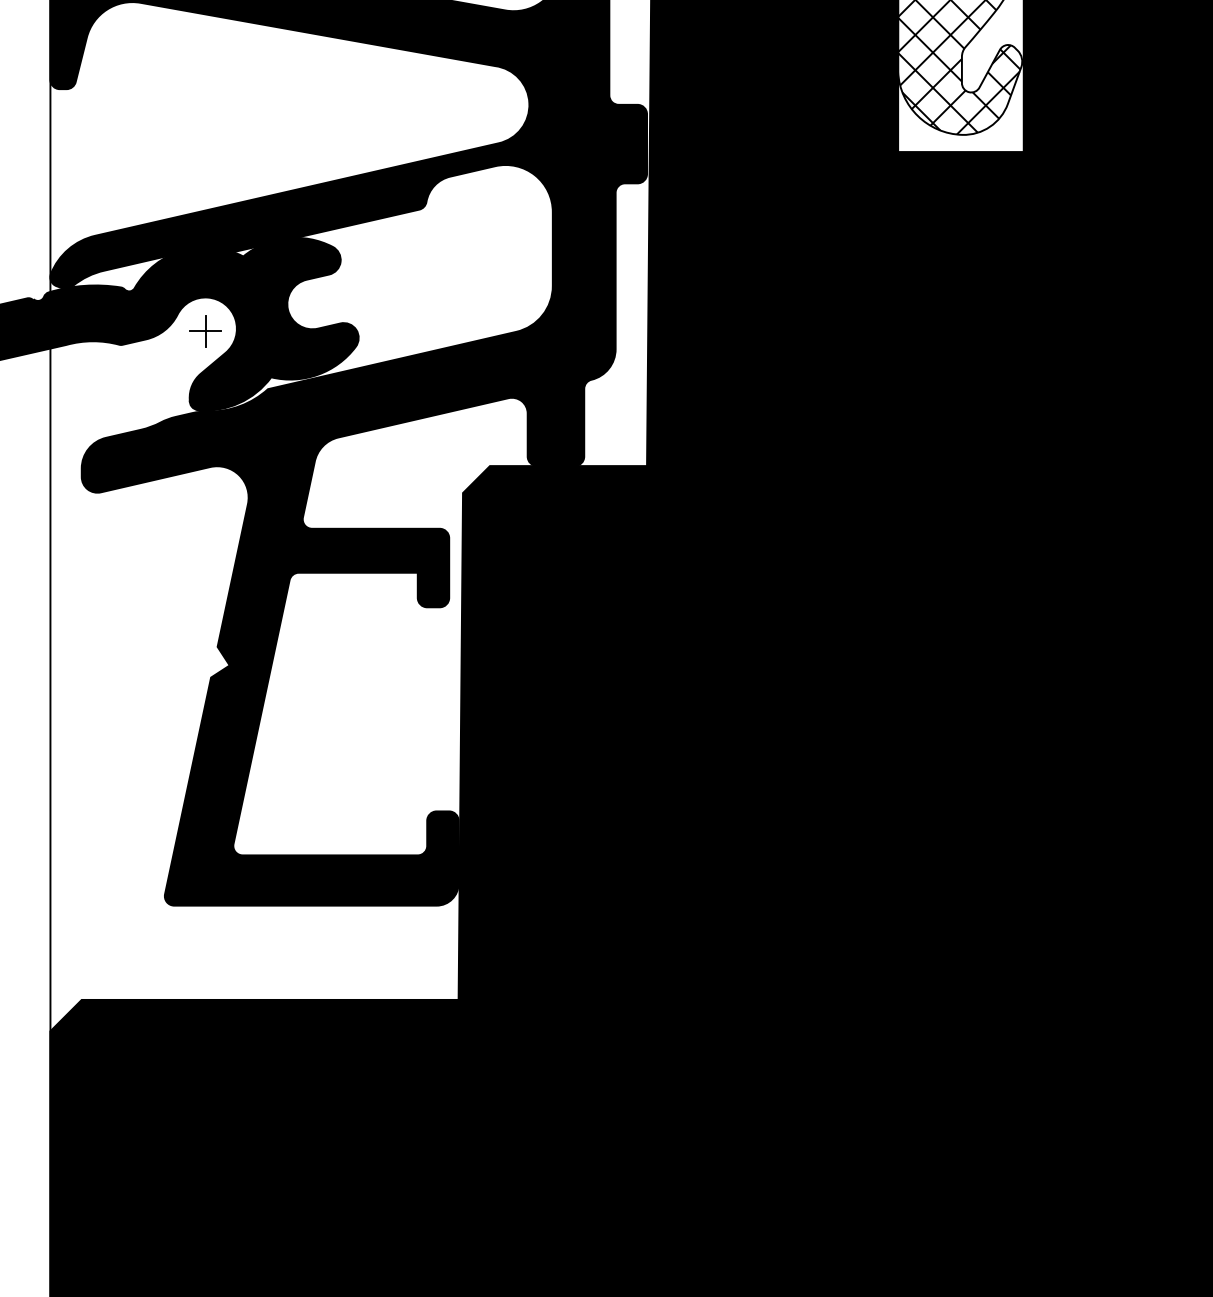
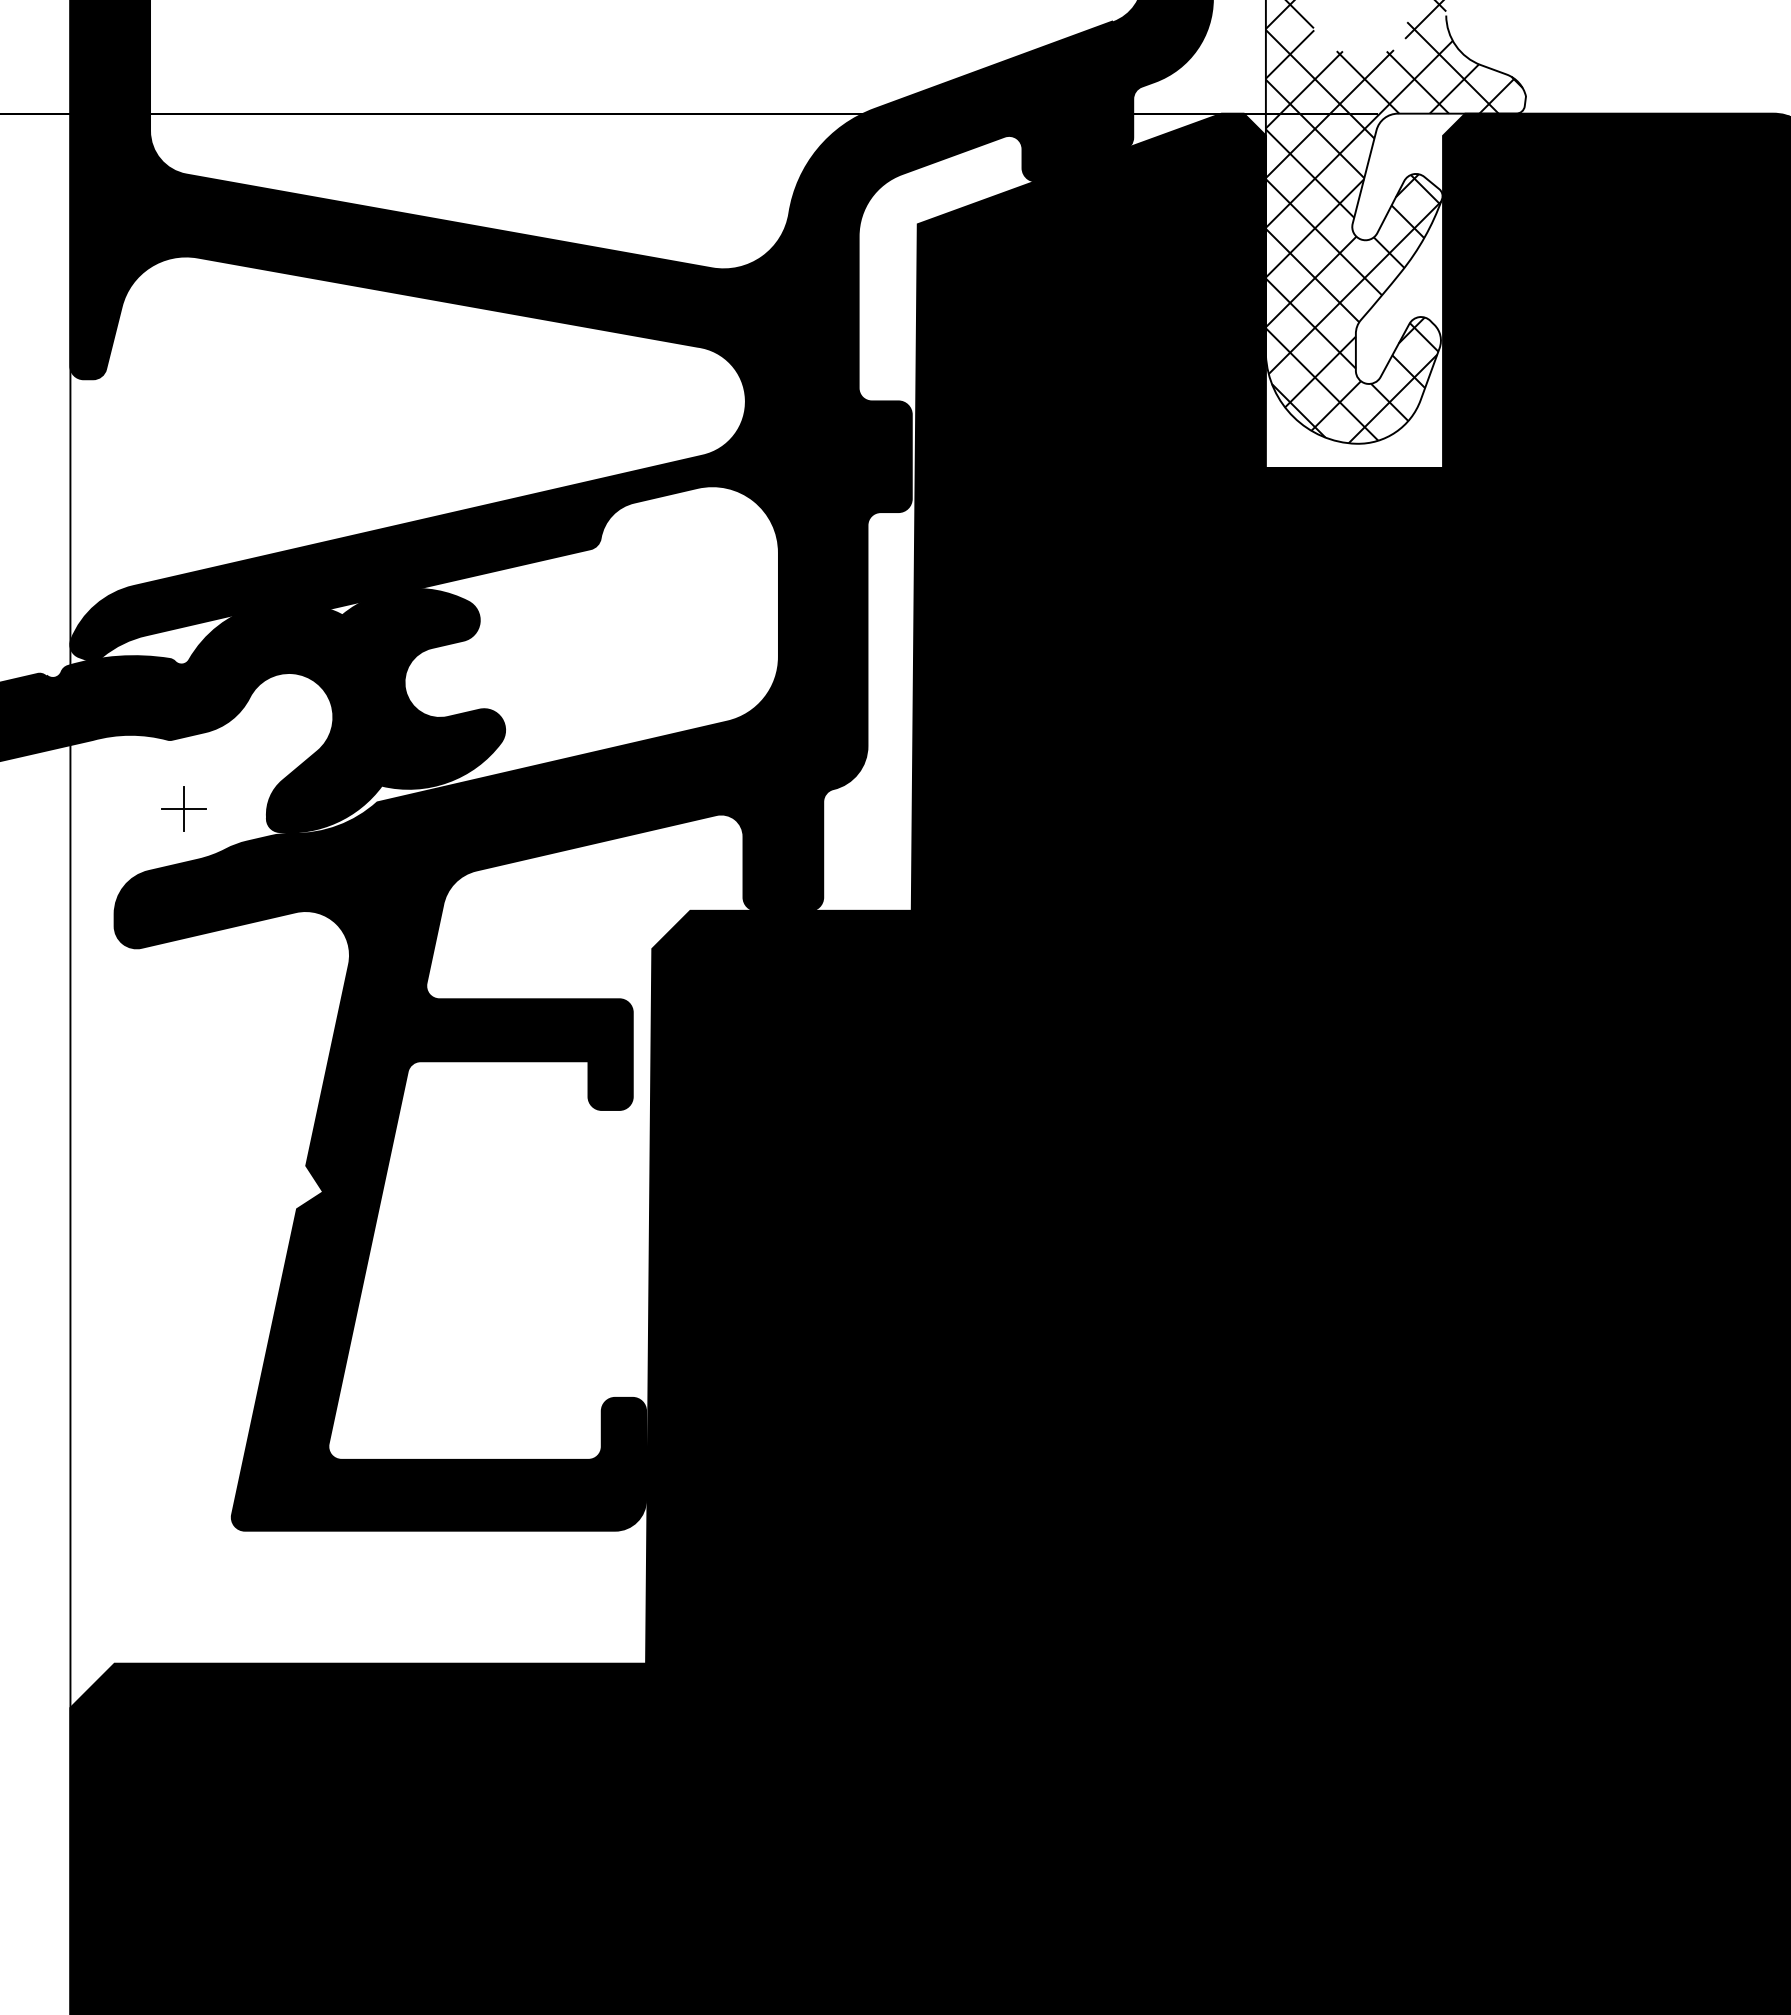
part: (205, 331) -> (183, 808), moved

